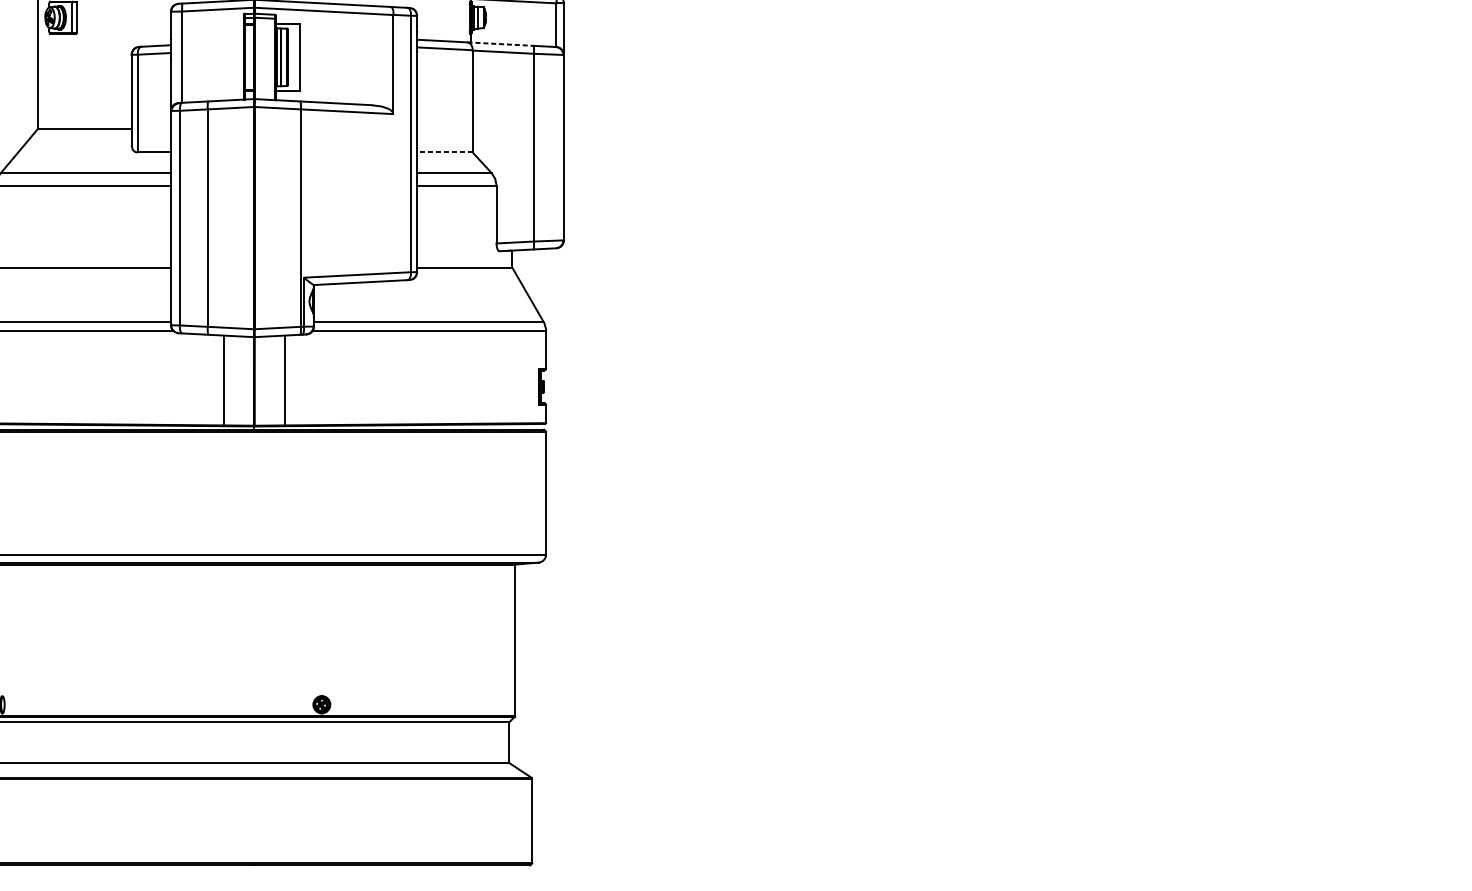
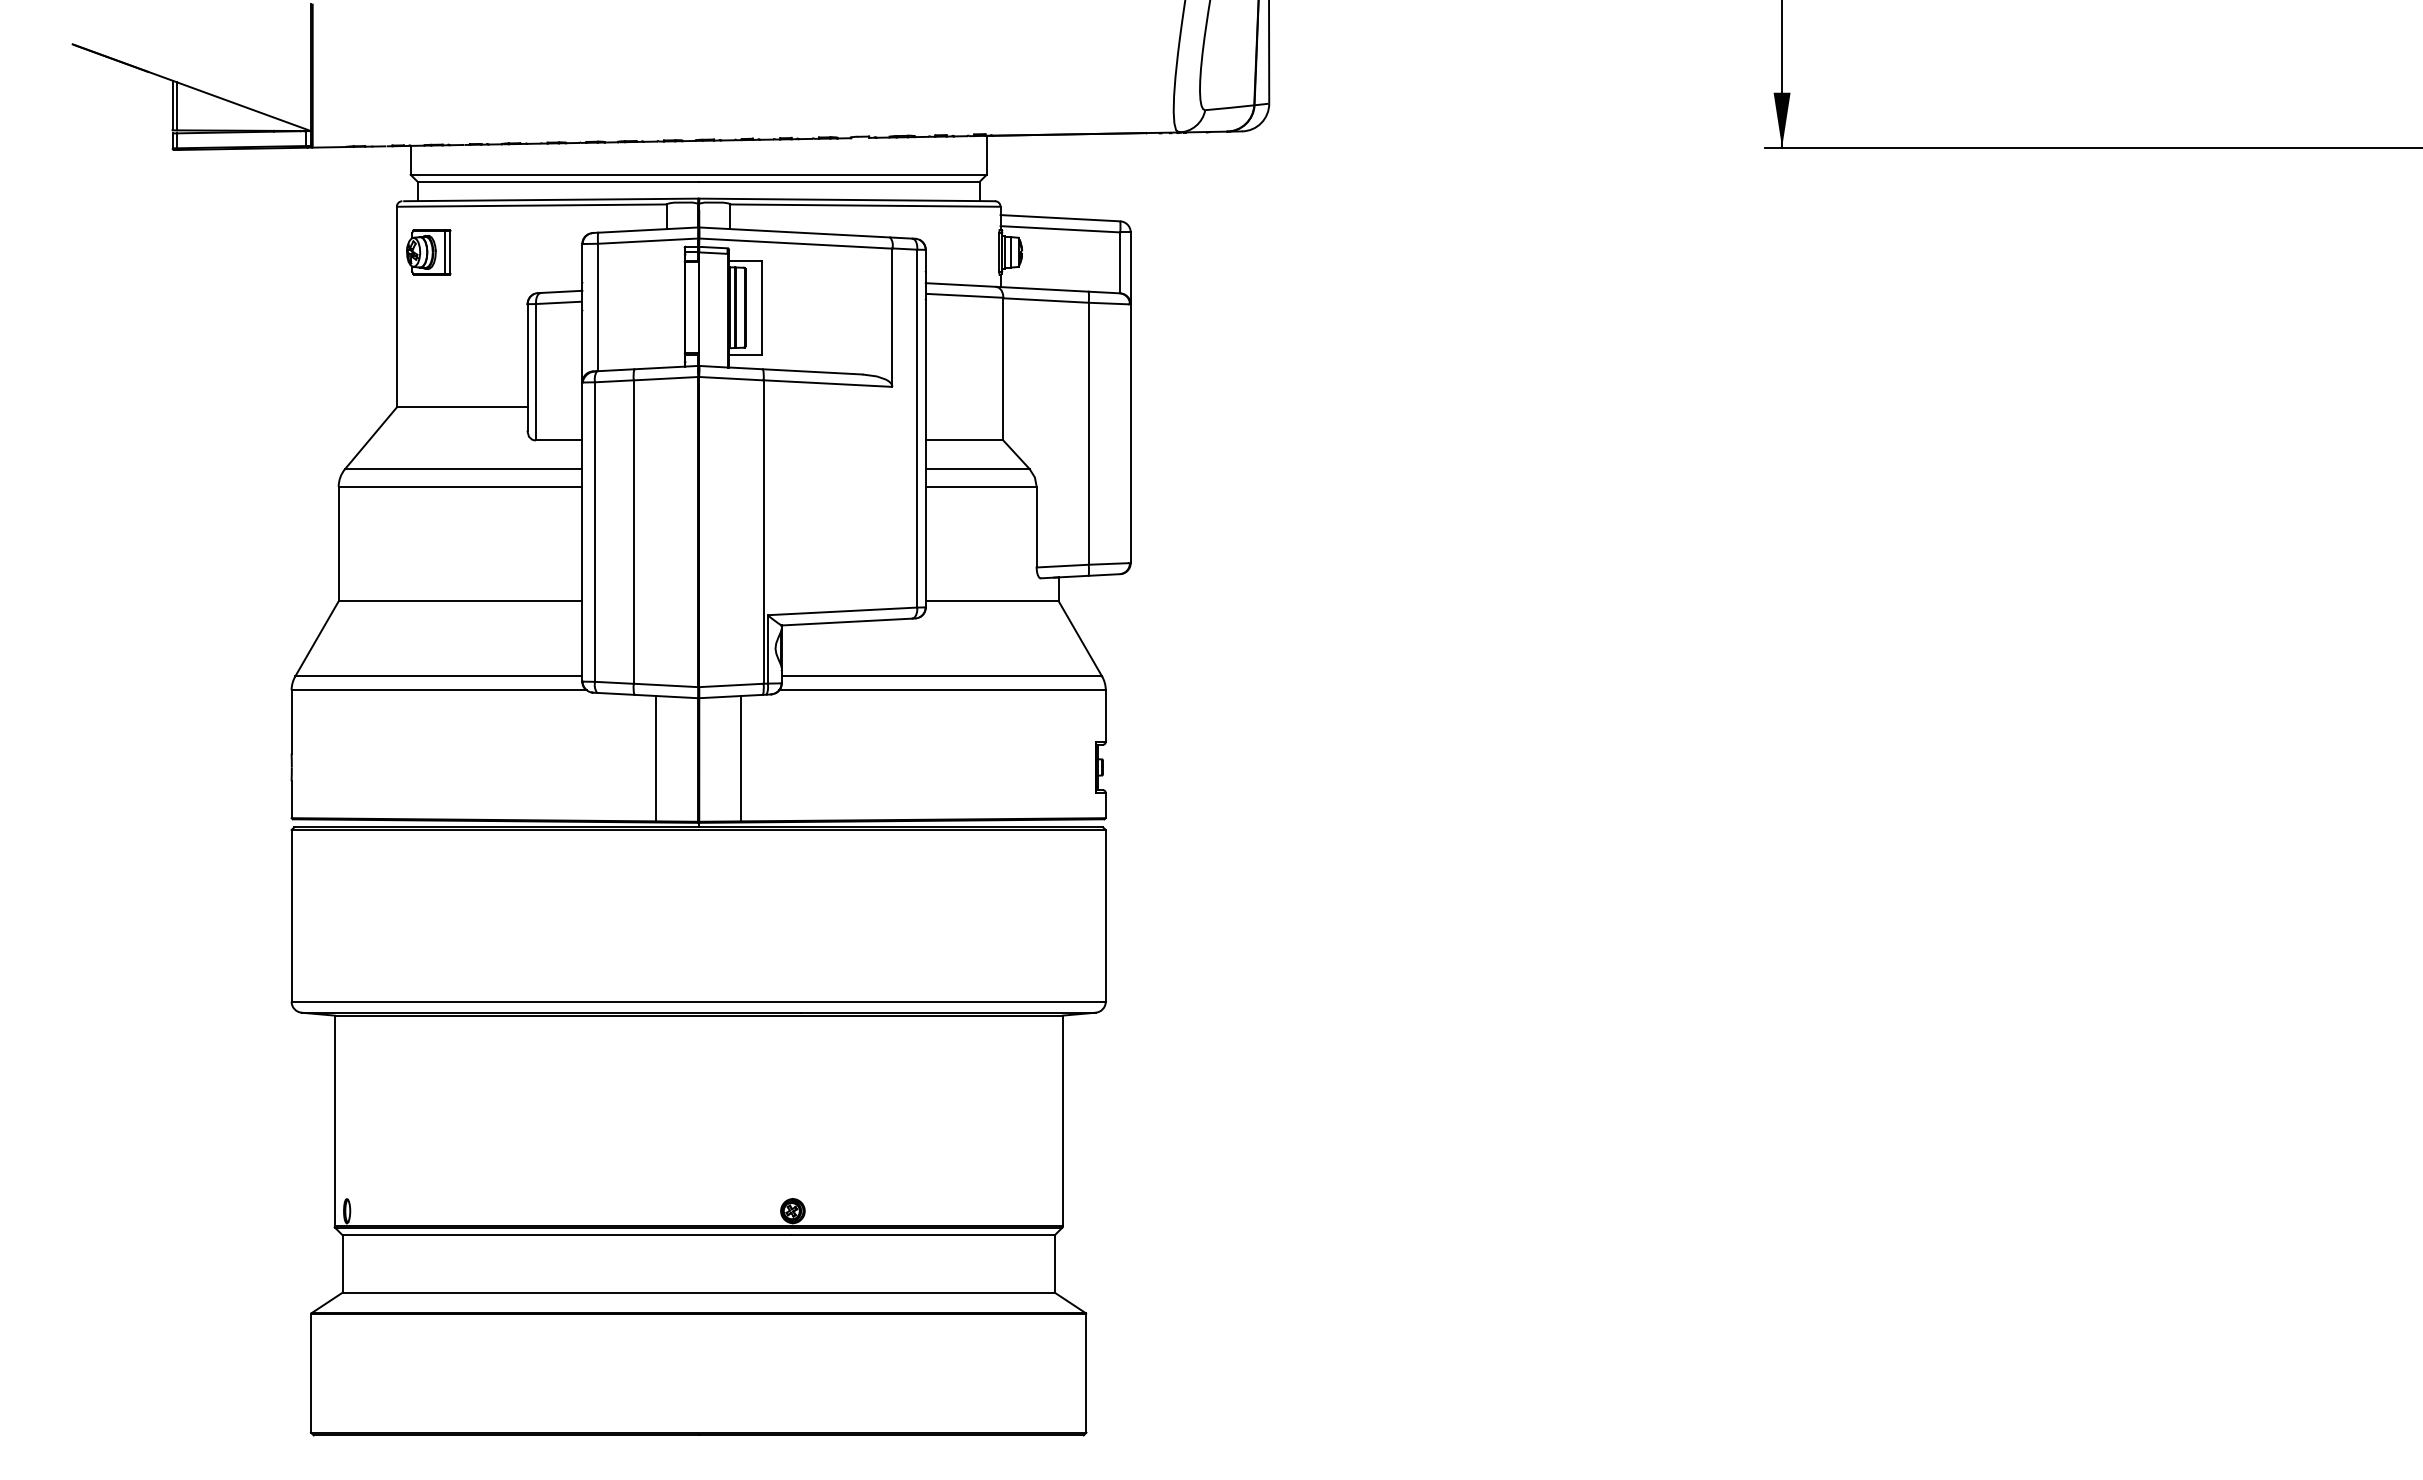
line: (500, 44) -> (1042, 289), dashed -> solid
line: (444, 152) -> (964, 440), dashed -> solid

